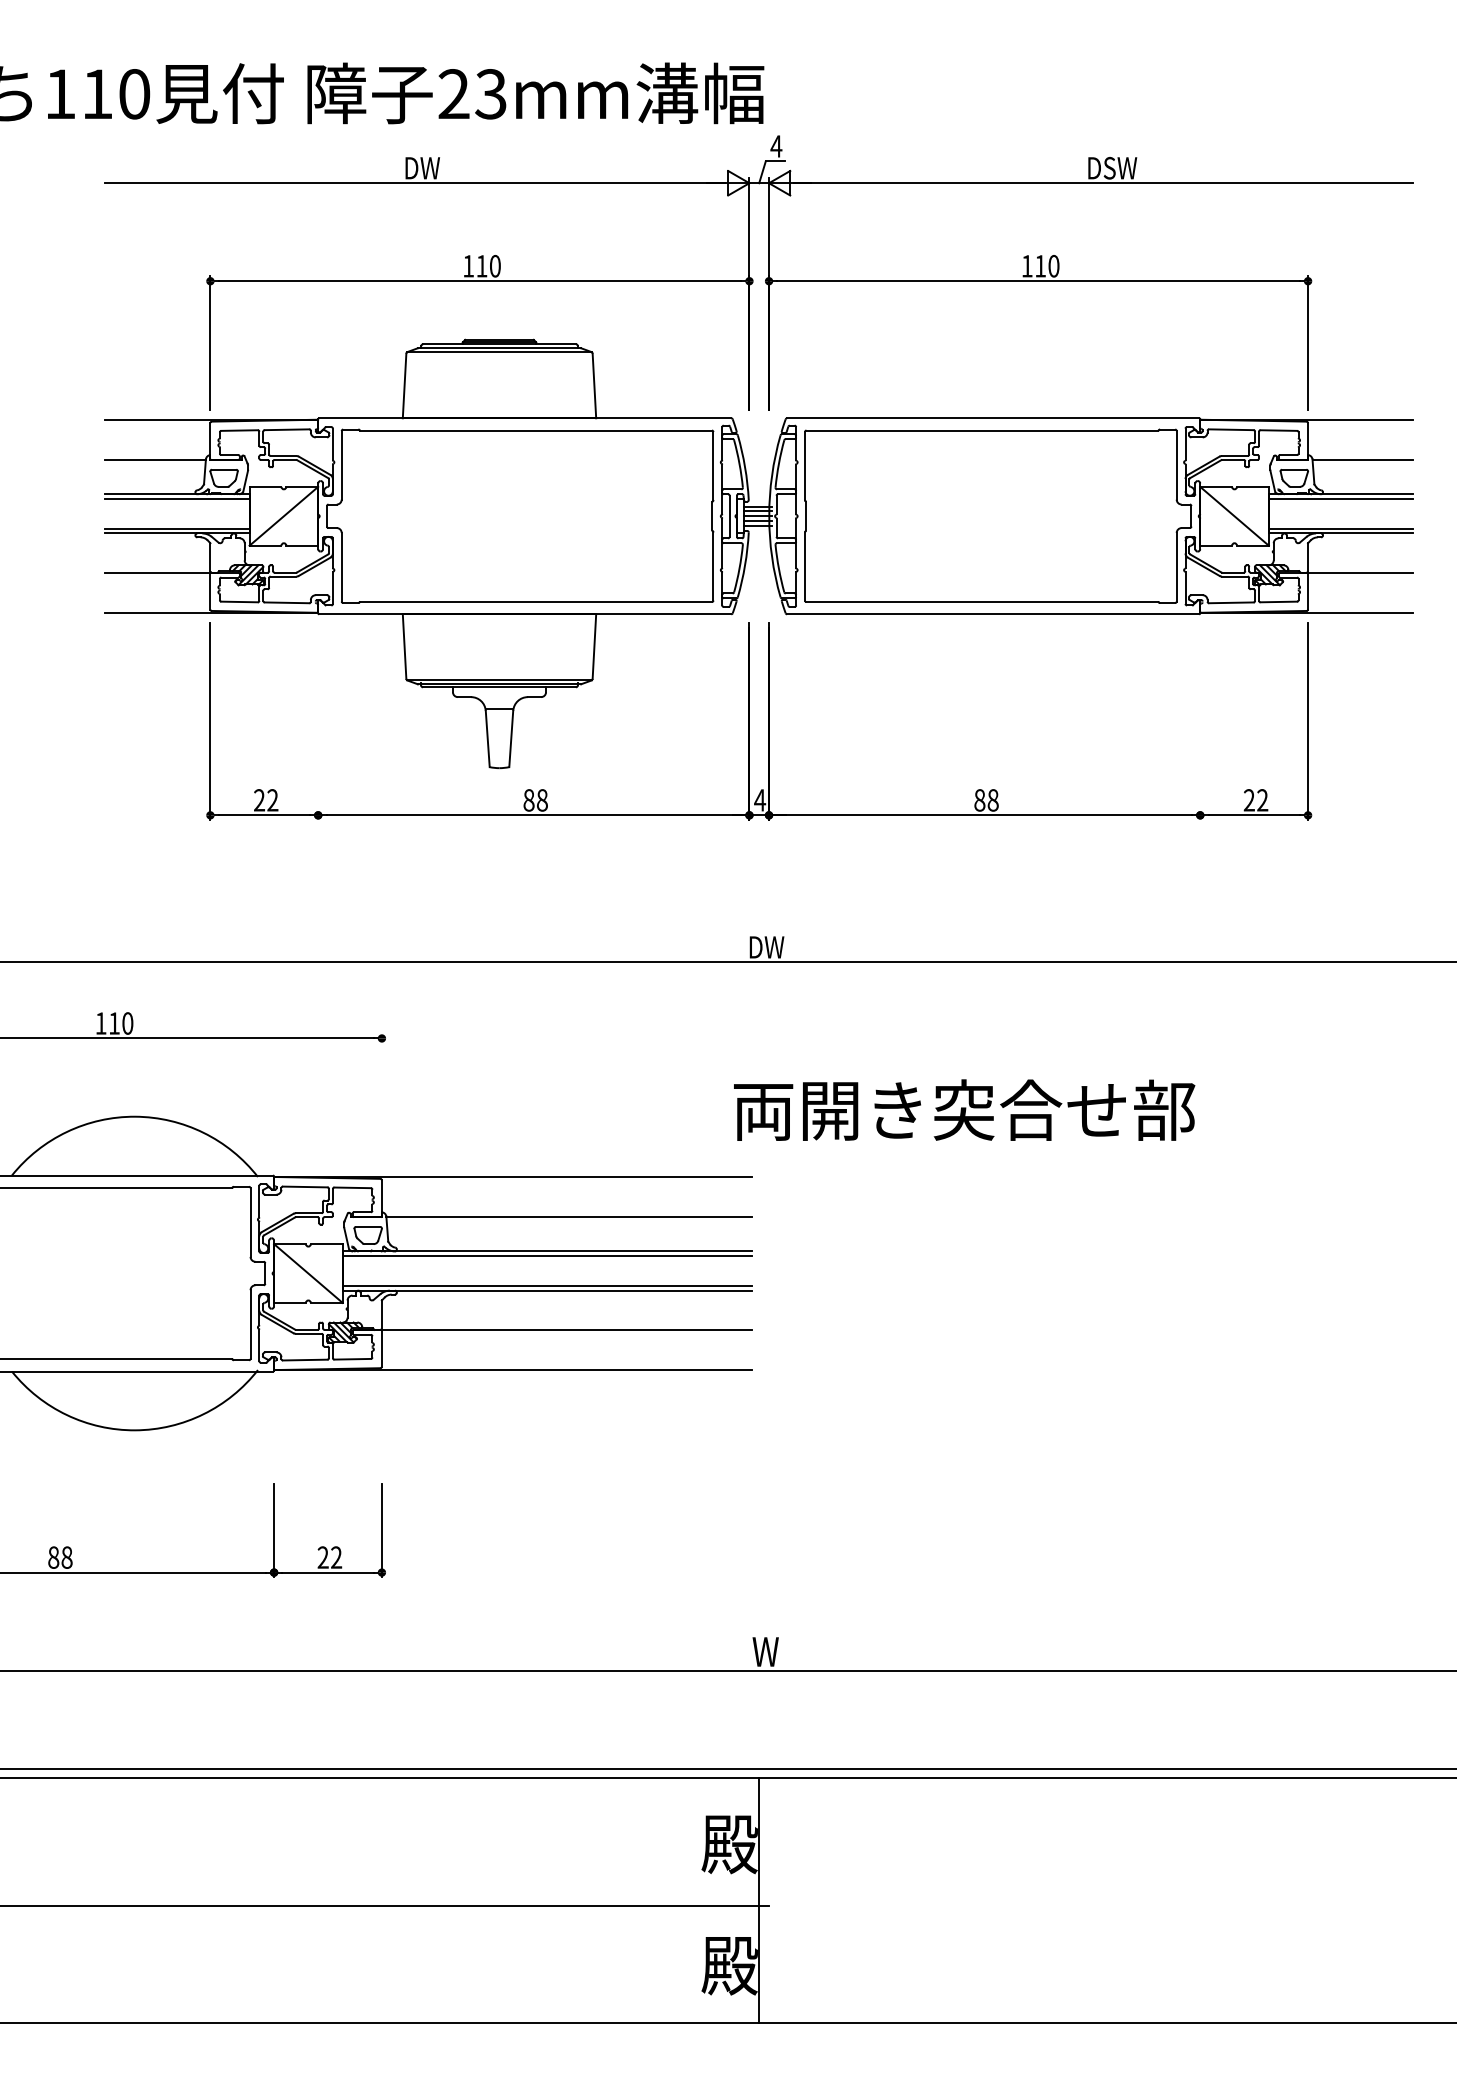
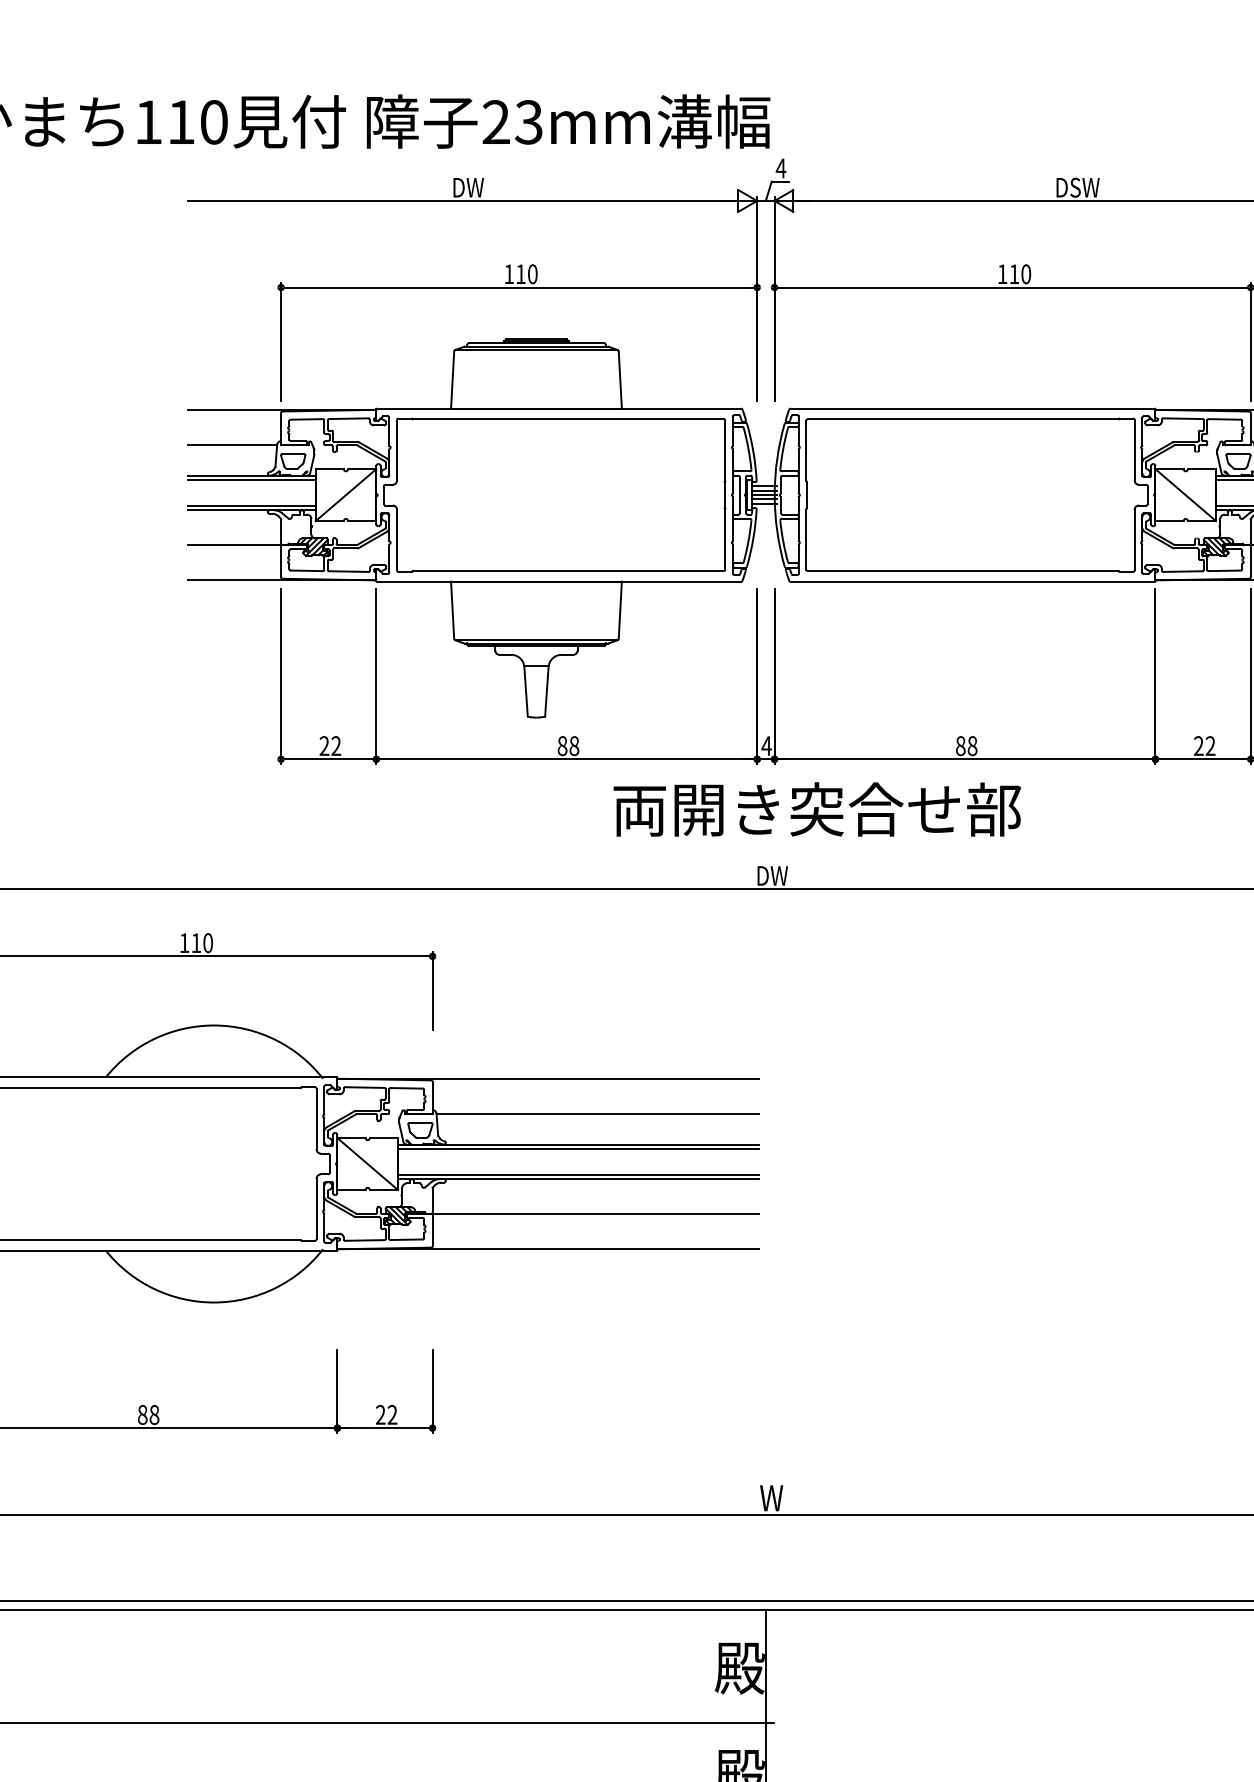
line: (318, 721) -> (376, 676), added
line: (1200, 721) -> (1155, 676), added
line: (381, 1077) -> (432, 990), added
text: (964, 1109) -> (817, 808), moved

